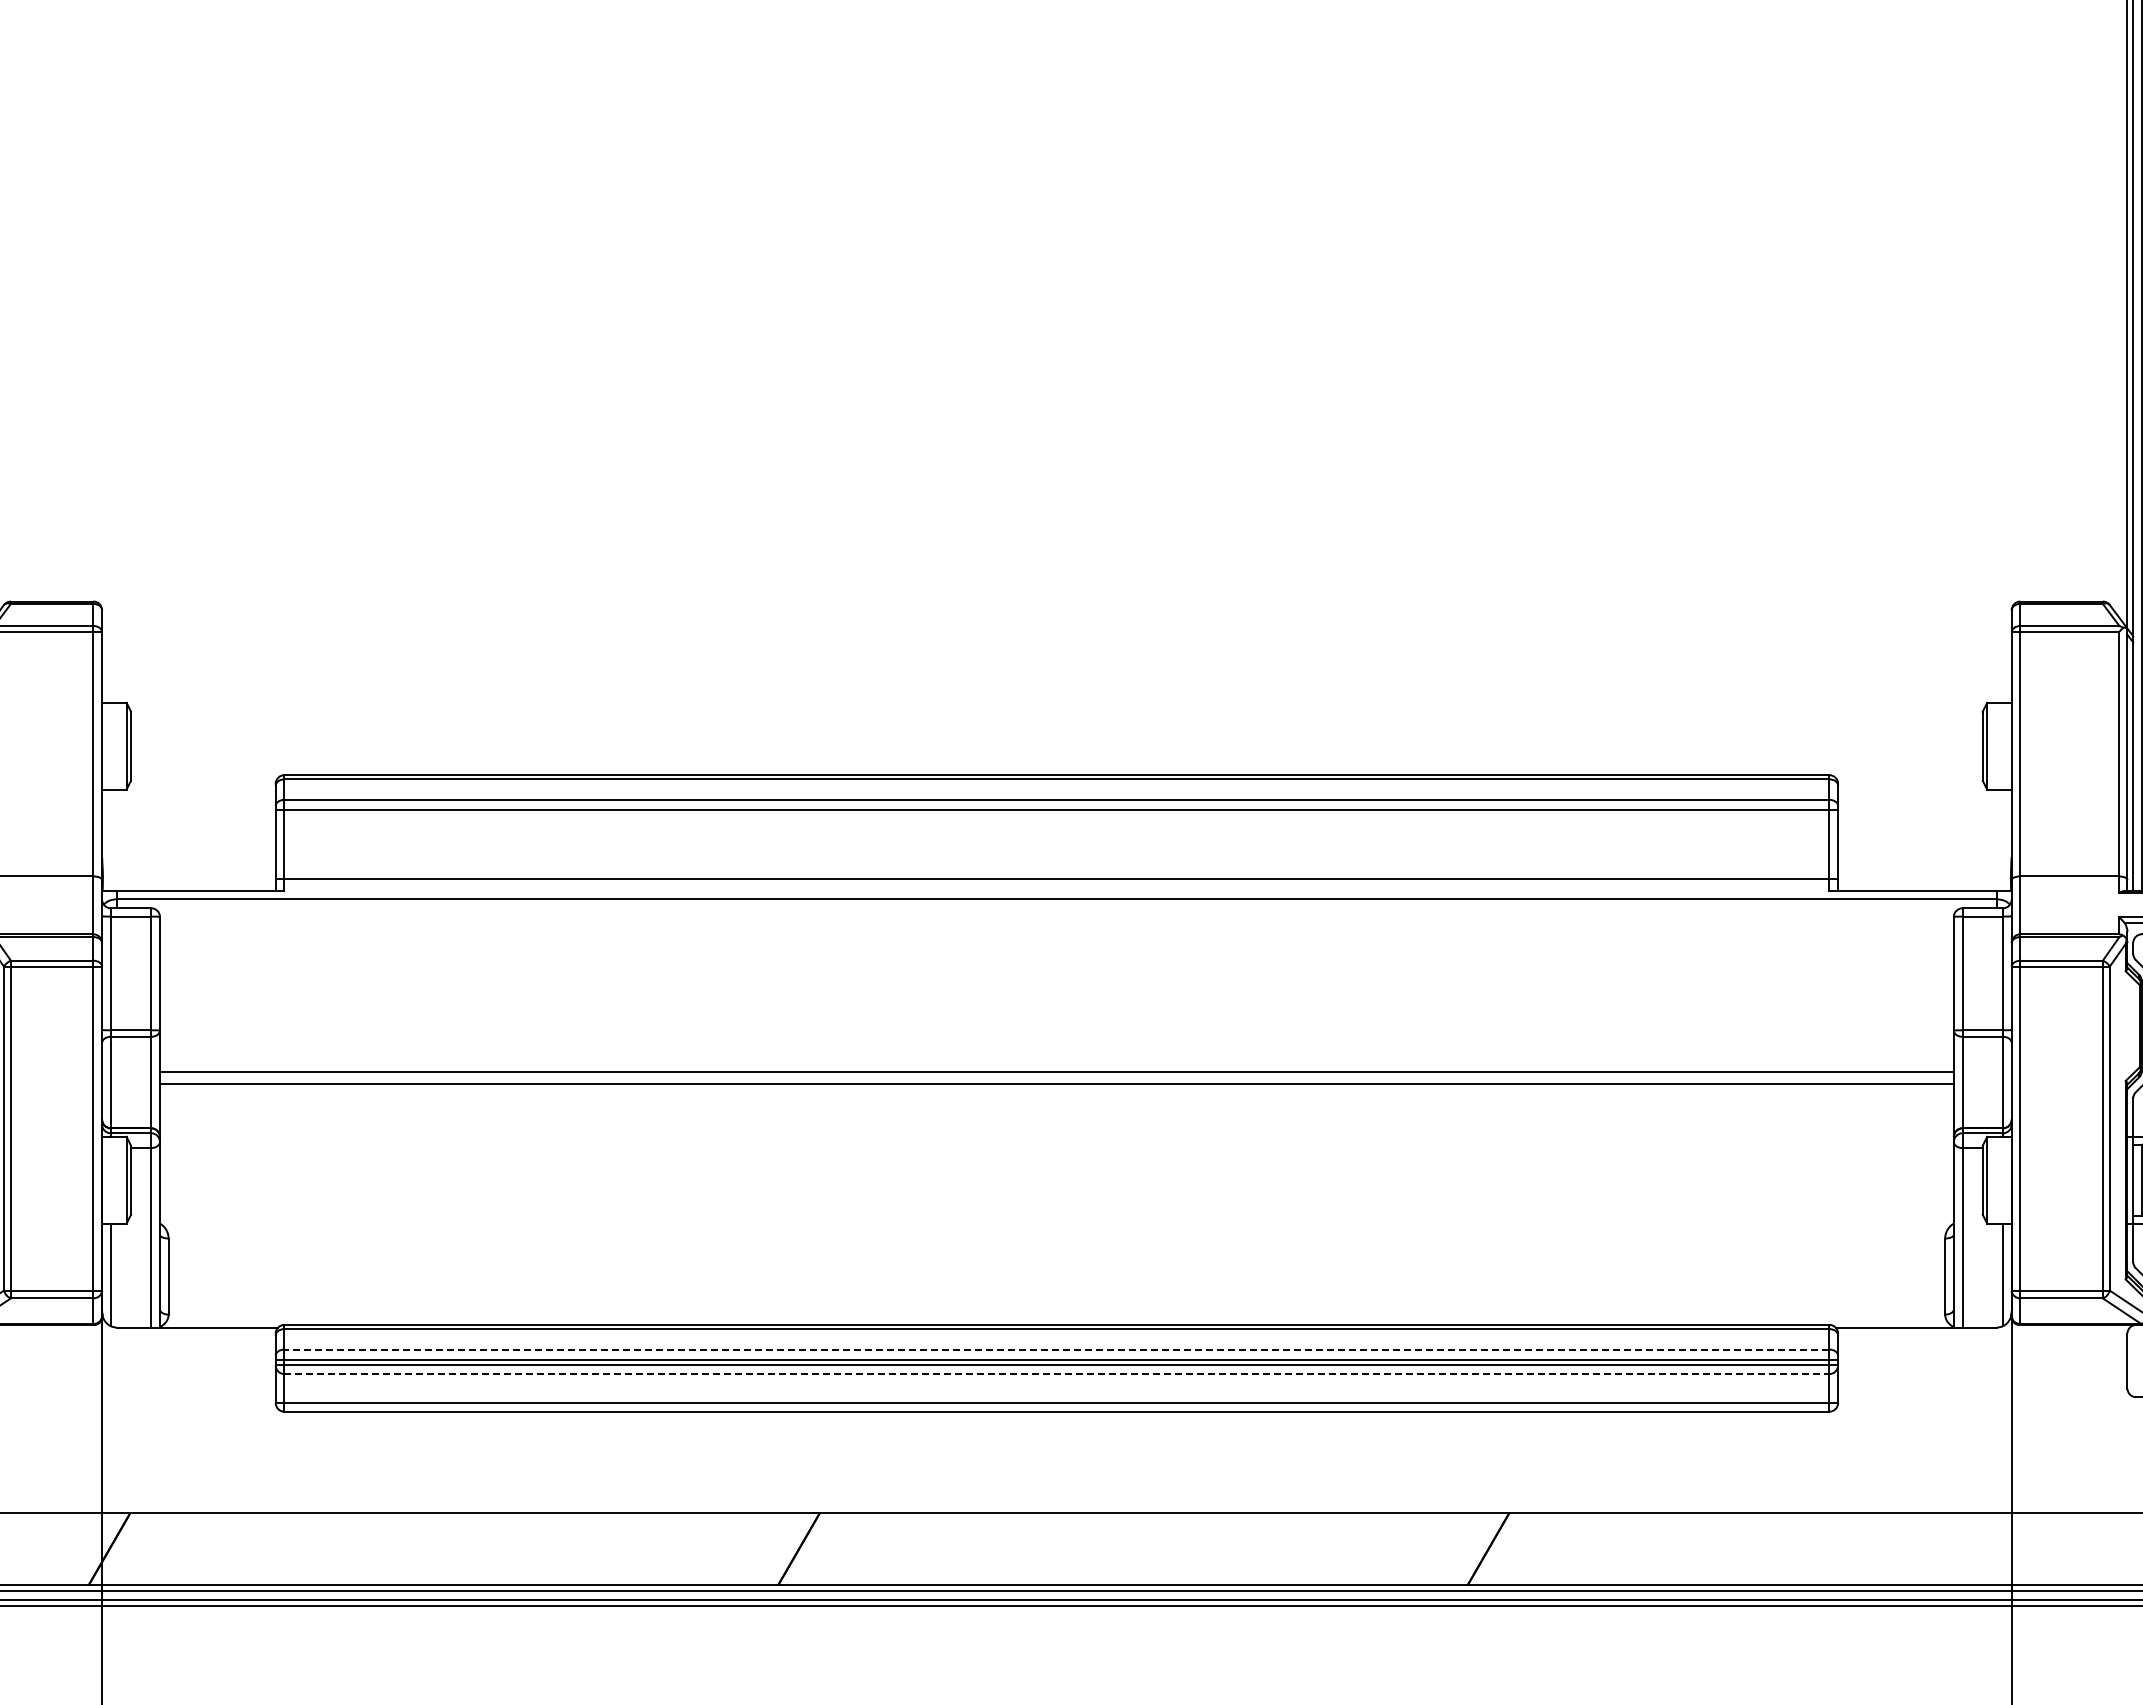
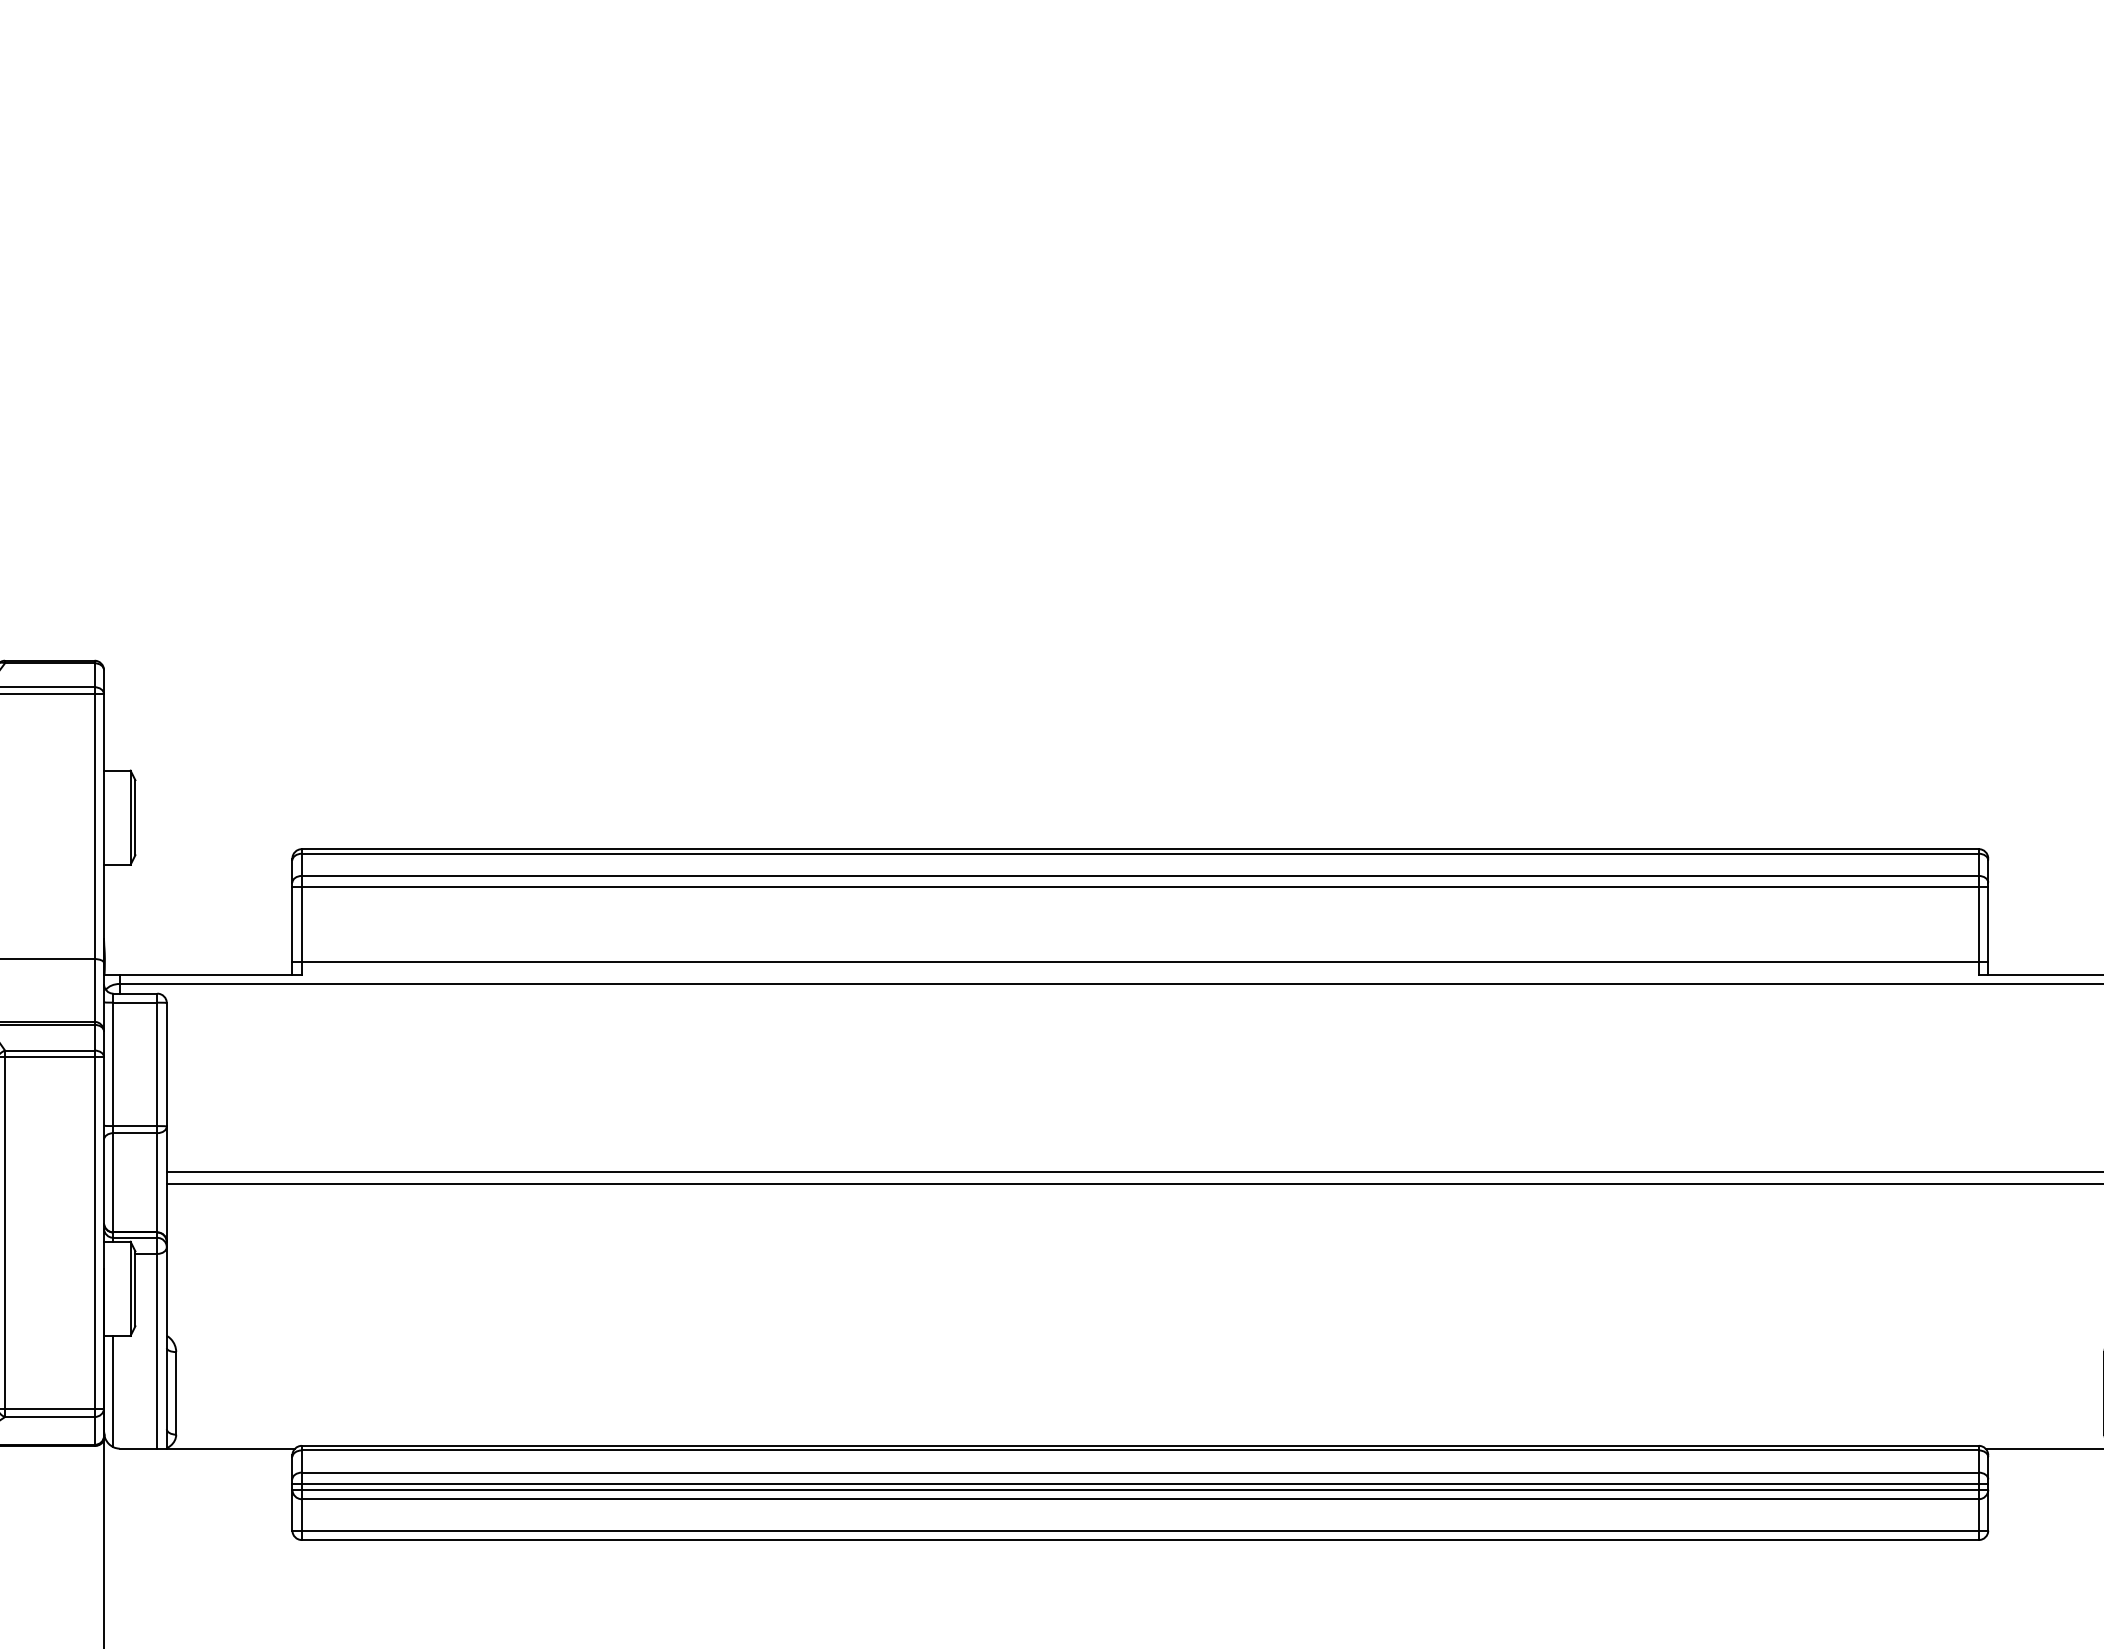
line: (1056, 1349) -> (1139, 1472), dashed -> solid
line: (1056, 1374) -> (1139, 1499), dashed -> solid

